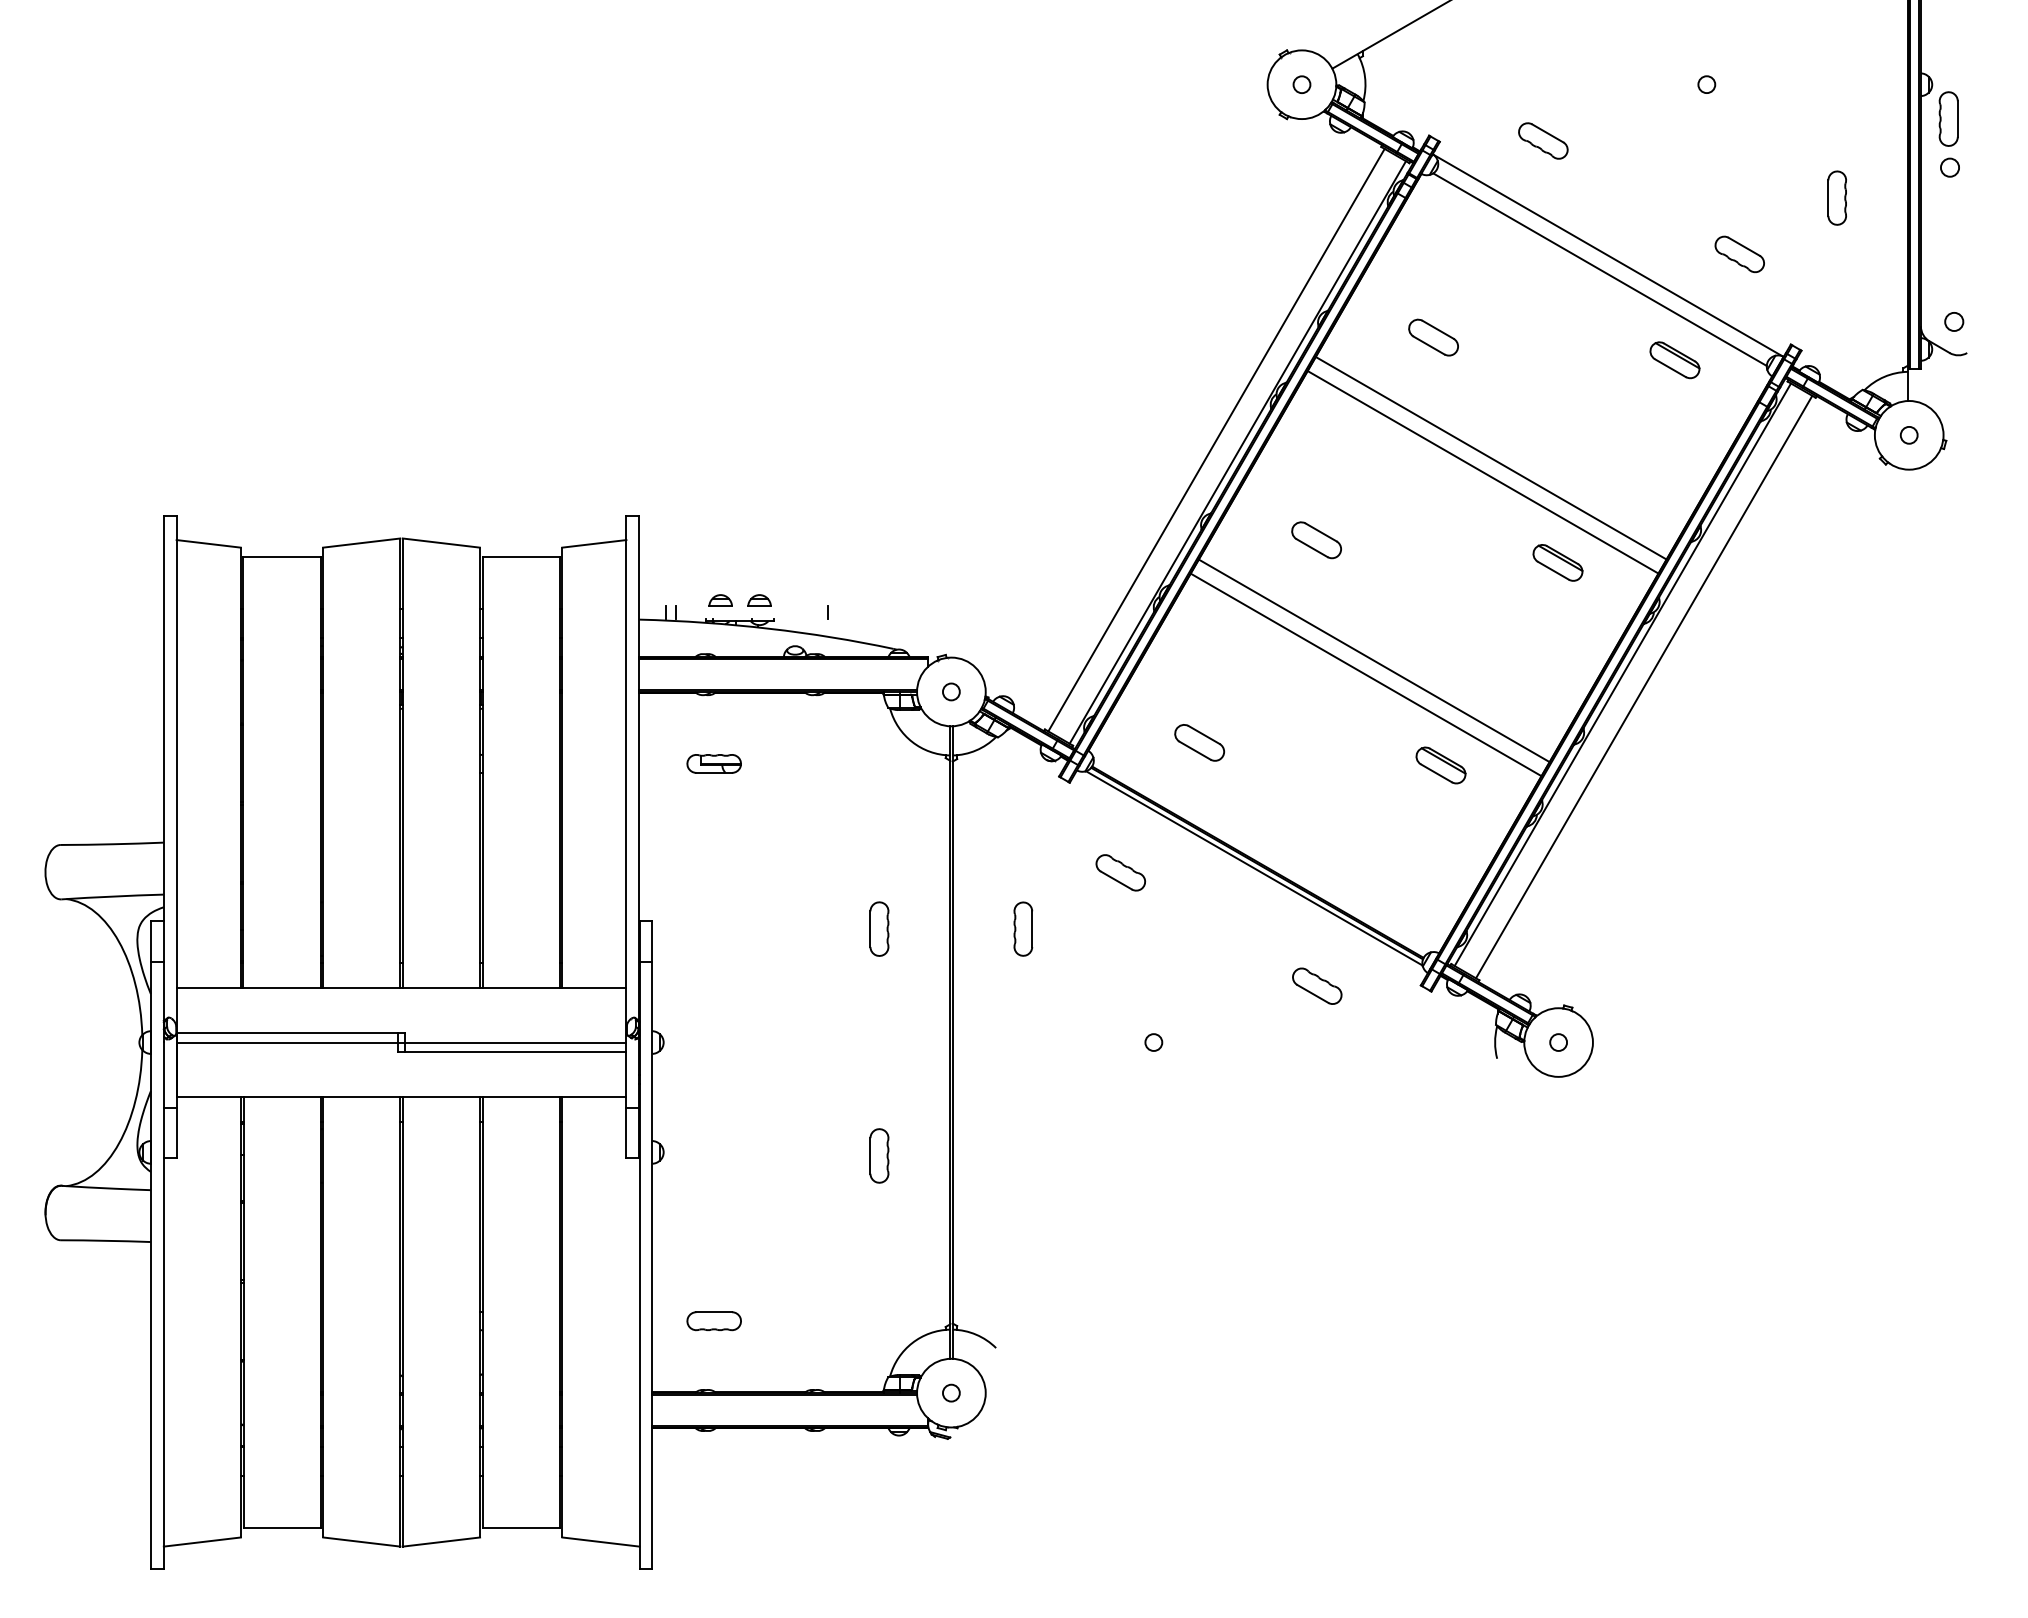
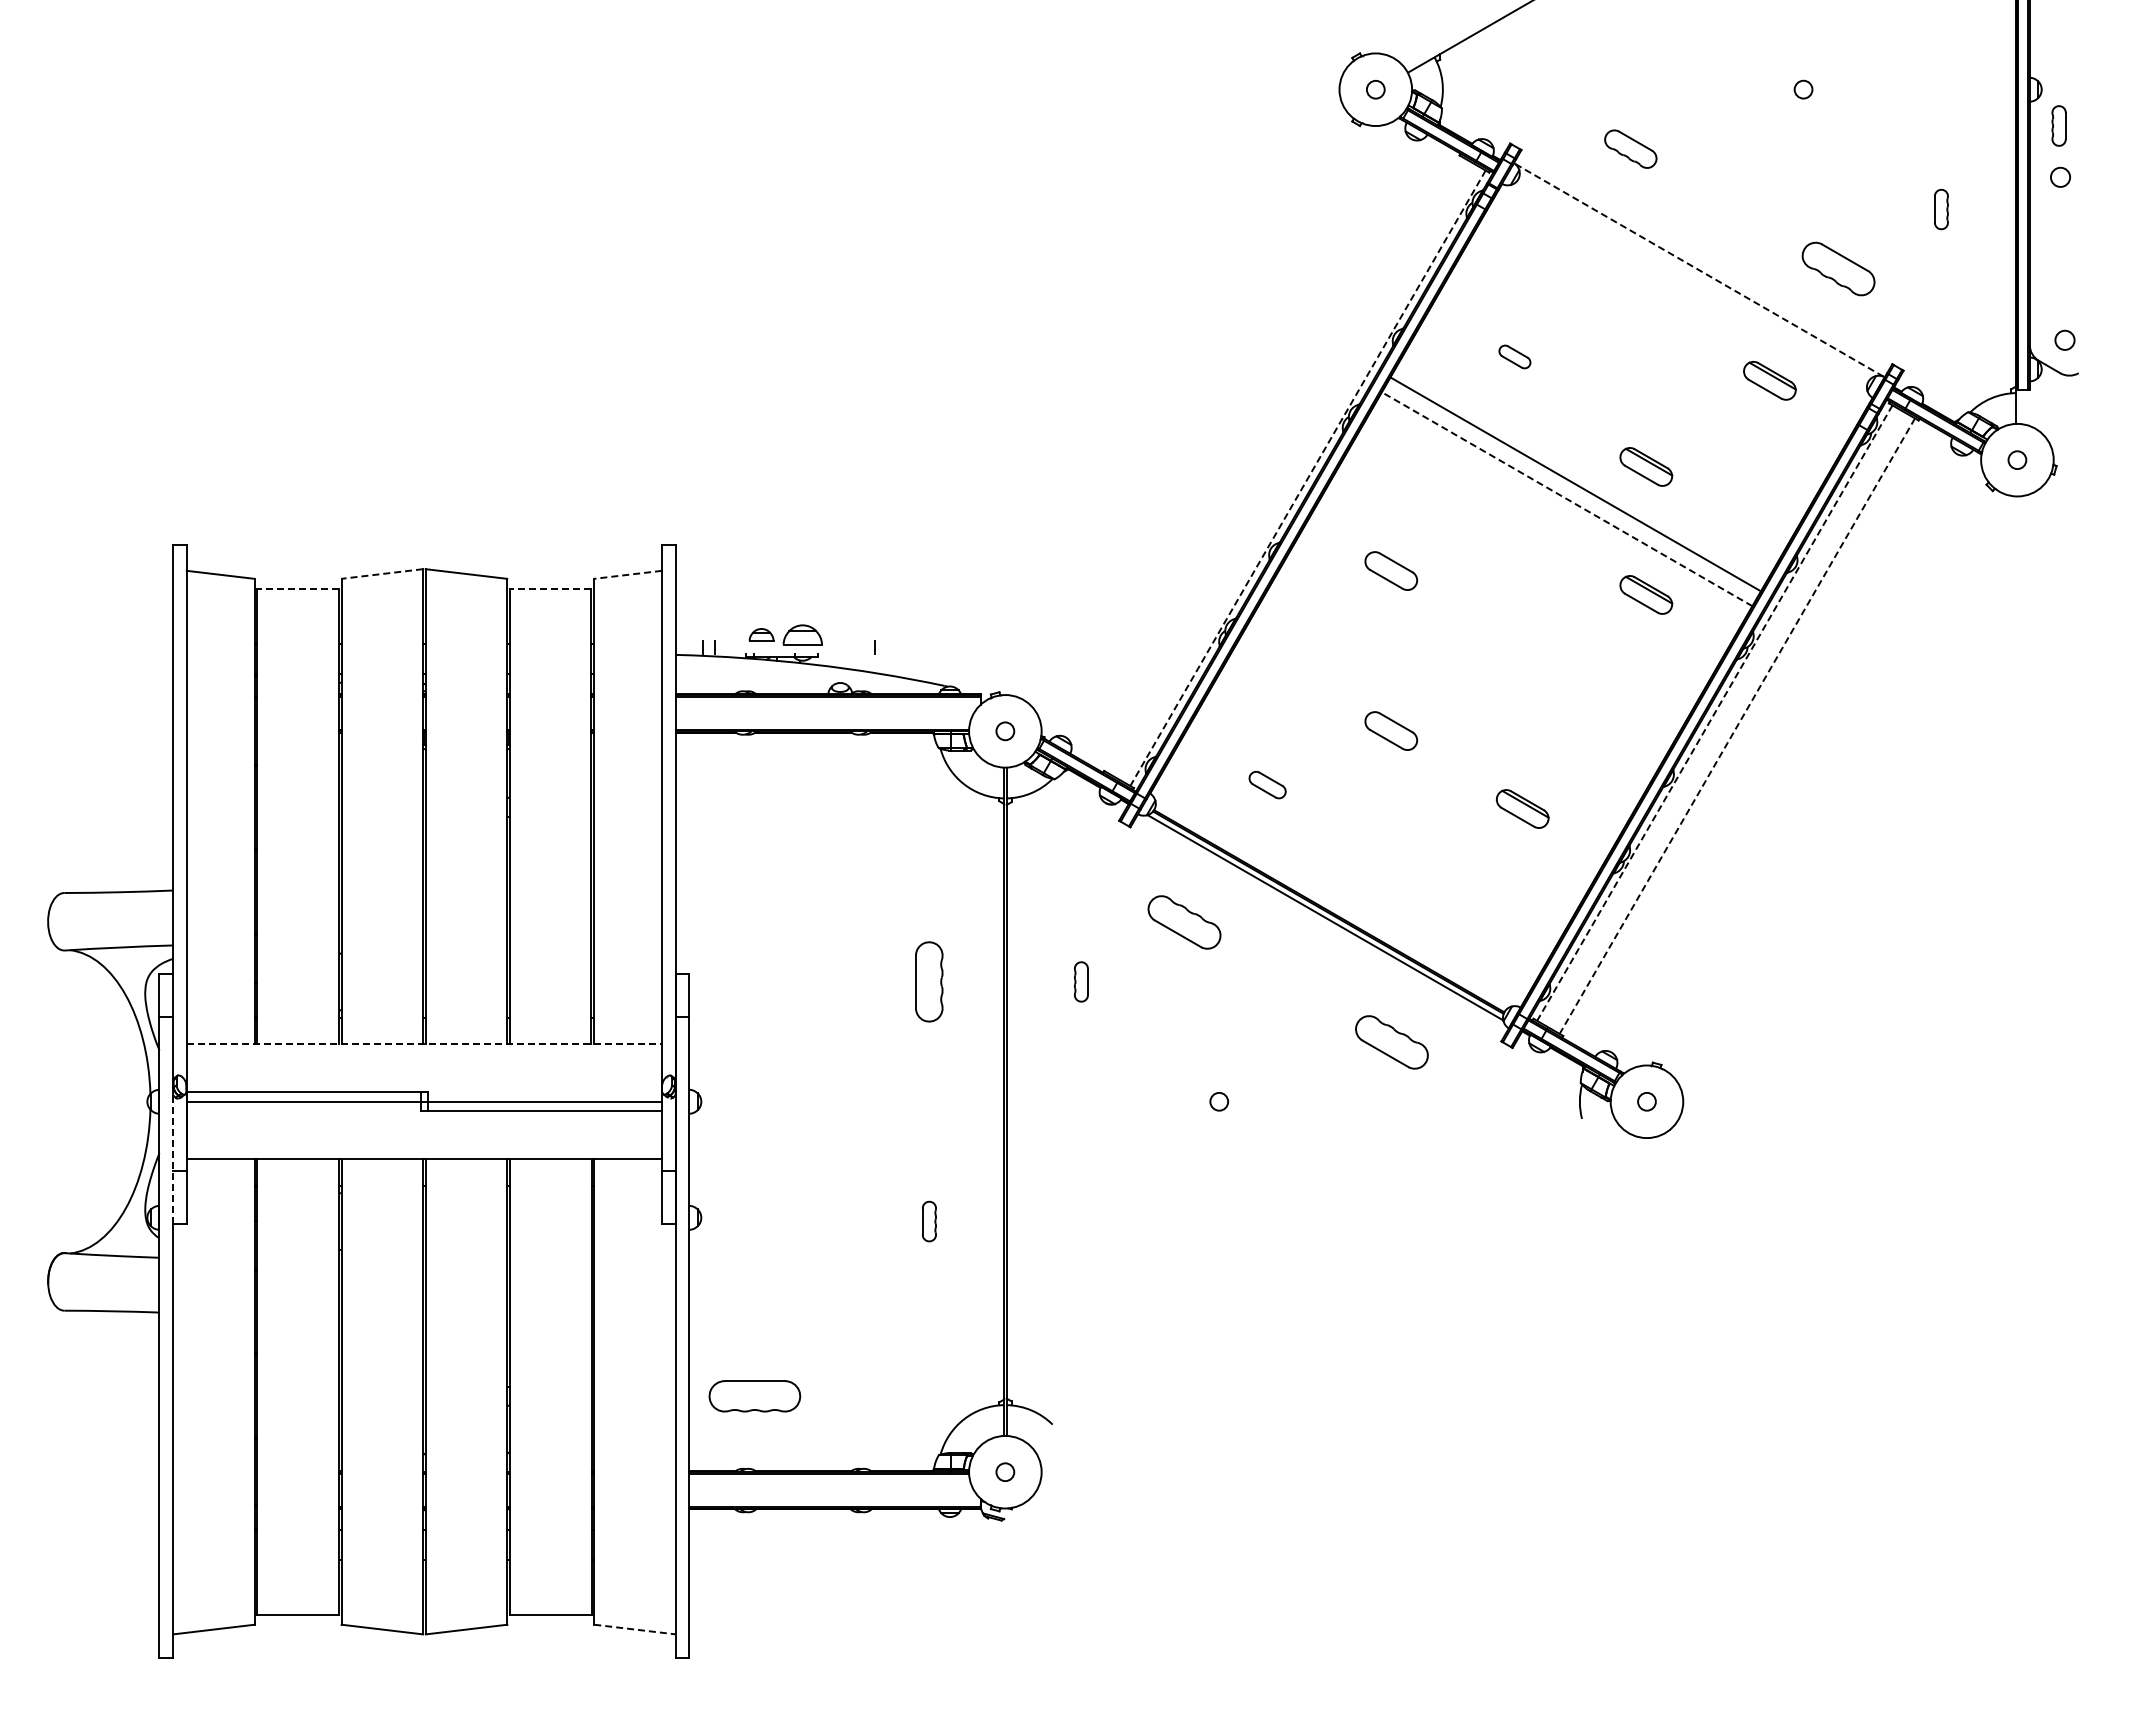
part: (1948, 118) -> (2058, 125), size x0.7
part: (1837, 198) -> (1941, 209), size x0.7
part: (1738, 253) -> (1837, 268), size x1.4
line: (1608, 255) -> (1699, 270), solid -> dashed
line: (1599, 269) -> (1690, 284), removed
part: (1433, 337) -> (1514, 356), size x0.6
line: (1216, 440) -> (1285, 465), removed
part: (1558, 441) -> (1646, 466), added
line: (1237, 452) -> (1307, 478), solid -> dashed
line: (1483, 472) -> (1567, 499), solid -> dashed
line: (360, 543) -> (381, 574), solid -> dashed
line: (593, 543) -> (627, 574), solid -> dashed
line: (282, 556) -> (298, 588), solid -> dashed
line: (520, 556) -> (550, 588), solid -> dashed
part: (759, 600) -> (802, 634), size x1.6
line: (1373, 660) -> (1451, 698), removed
line: (1366, 675) -> (1443, 713), removed
line: (1622, 675) -> (1714, 713), solid -> dashed
line: (1644, 687) -> (1737, 726), solid -> dashed
part: (1316, 691) -> (1391, 730), added
part: (1199, 742) -> (1267, 784), size x0.7
part: (713, 764) -> (754, 807), removed
part: (1119, 872) -> (1183, 922), size x1.4
part: (879, 928) -> (929, 981), size x1.4
part: (1023, 928) -> (1081, 981), size x0.7
part: (1316, 985) -> (1391, 1041), size x1.4
line: (401, 988) -> (424, 1044), solid -> dashed
line: (164, 1100) -> (173, 1162), solid -> dashed
part: (879, 1155) -> (929, 1221), size x0.7
part: (713, 1320) -> (754, 1395), size x1.6
line: (601, 1541) -> (635, 1629), solid -> dashed

